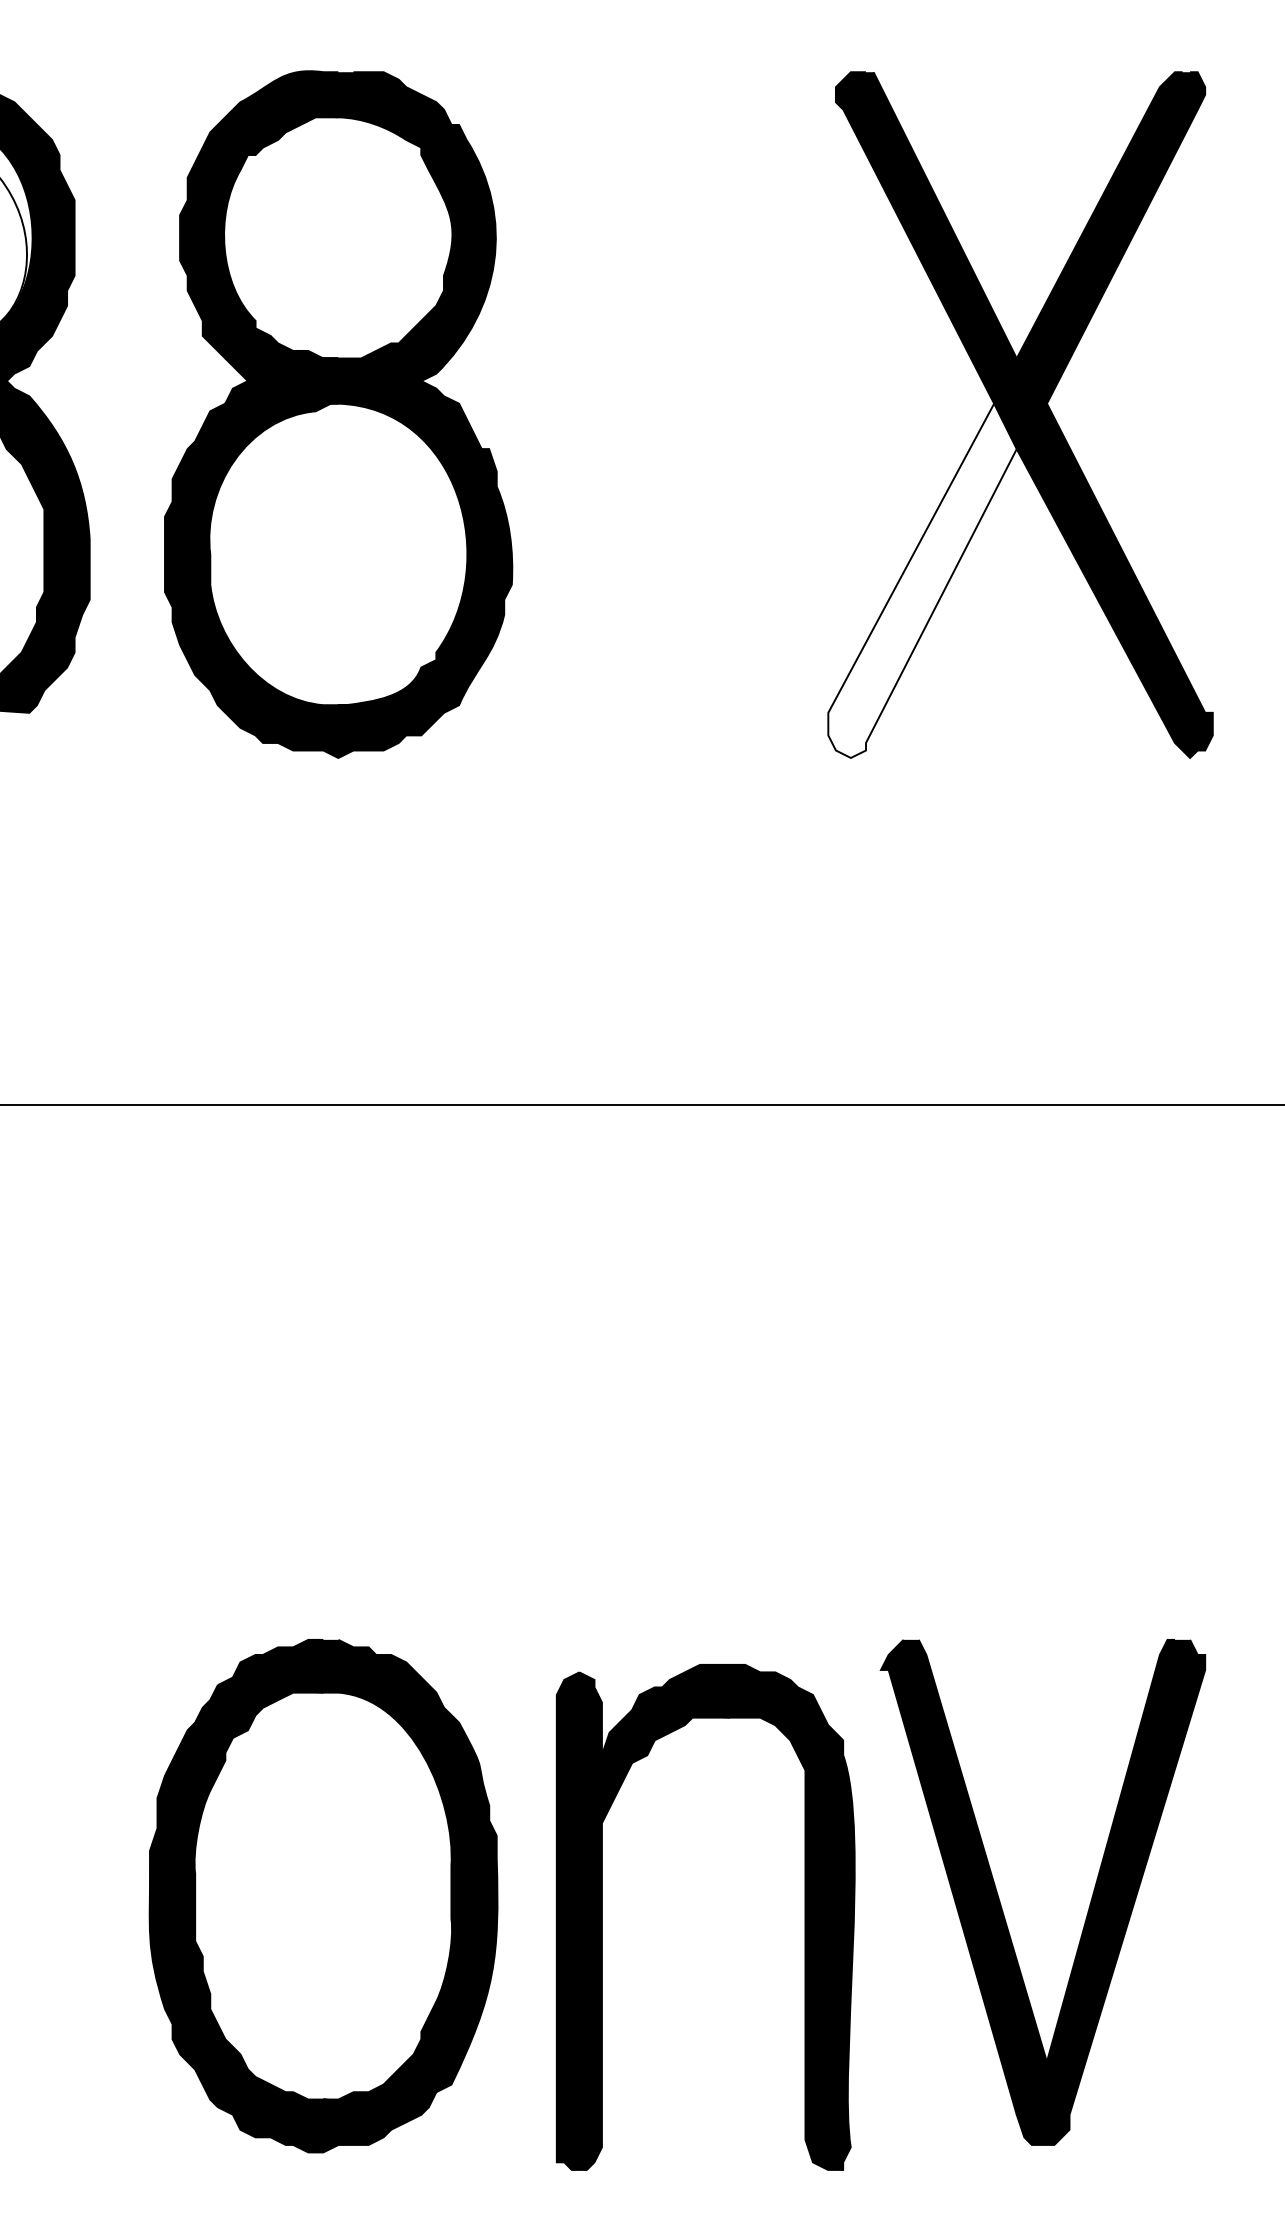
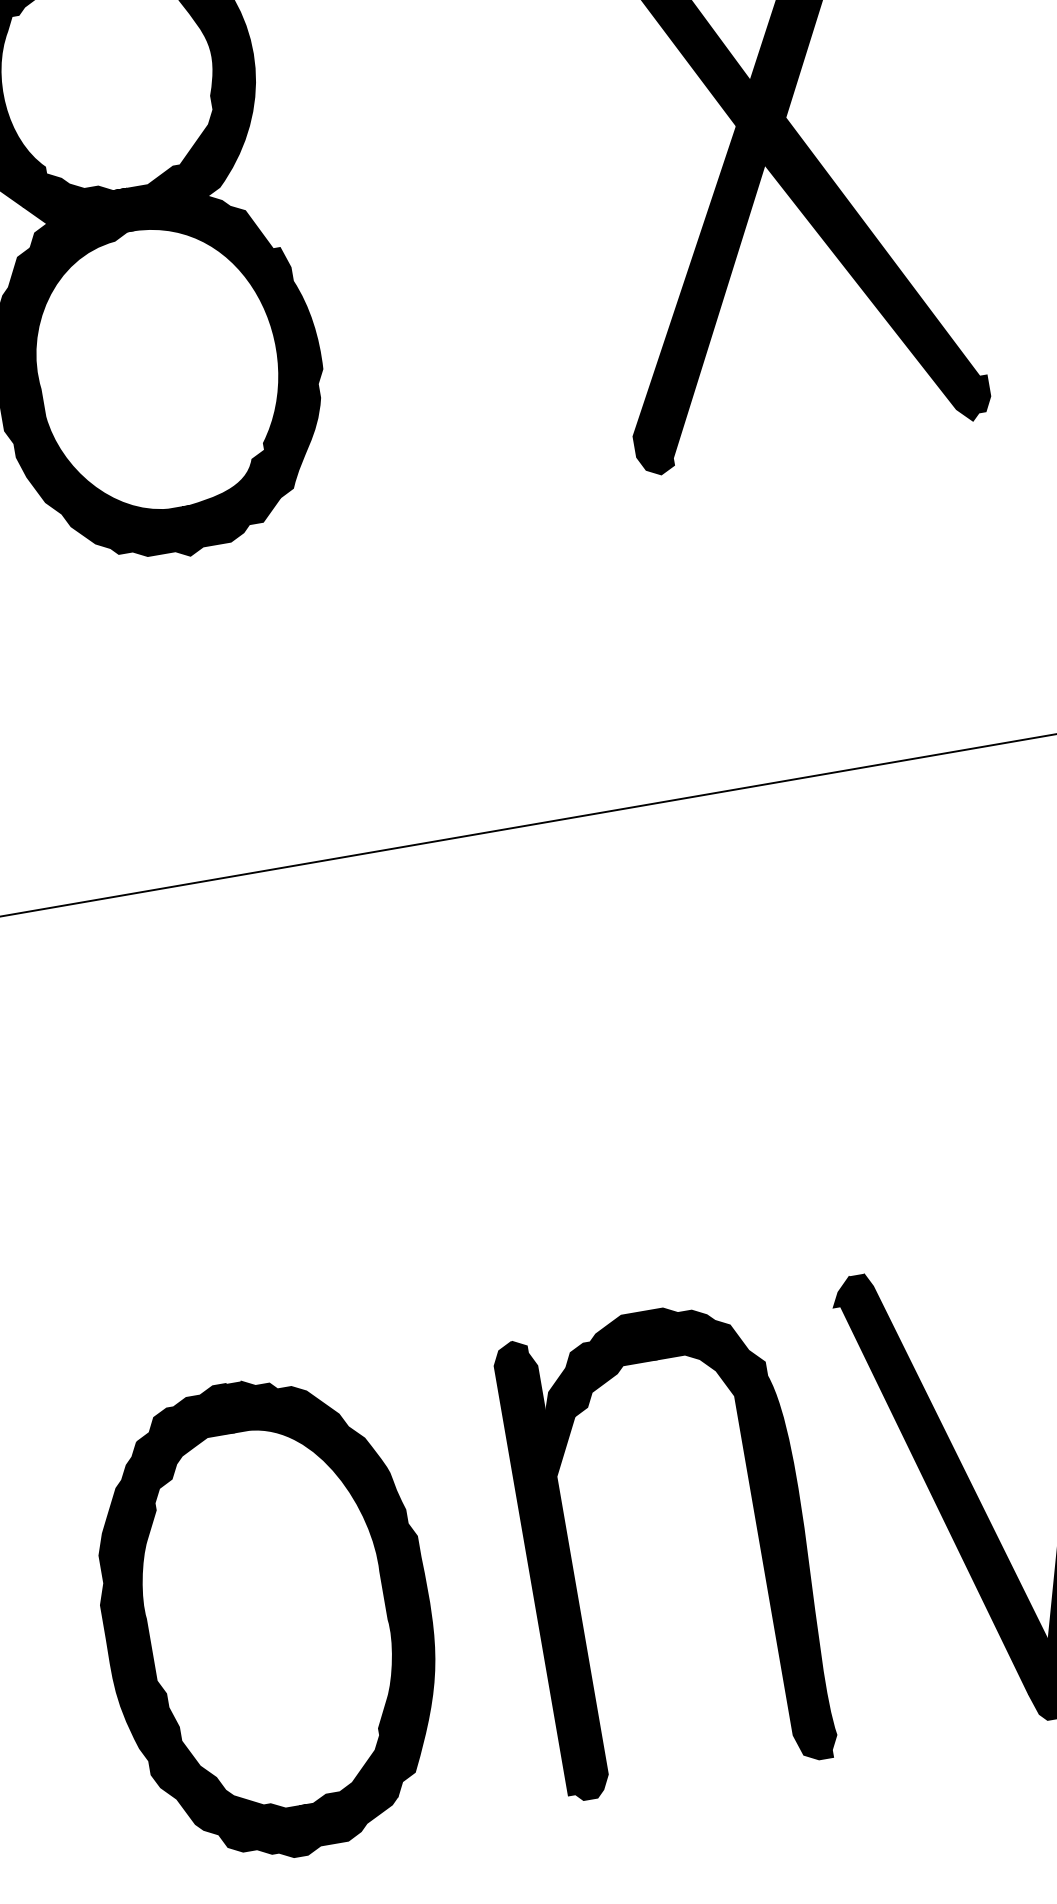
fill: (922, 580) -> (699, 299), added
part: (323, 1896) -> (267, 1619), moved
part: (804, 1917) -> (757, 1531), moved

